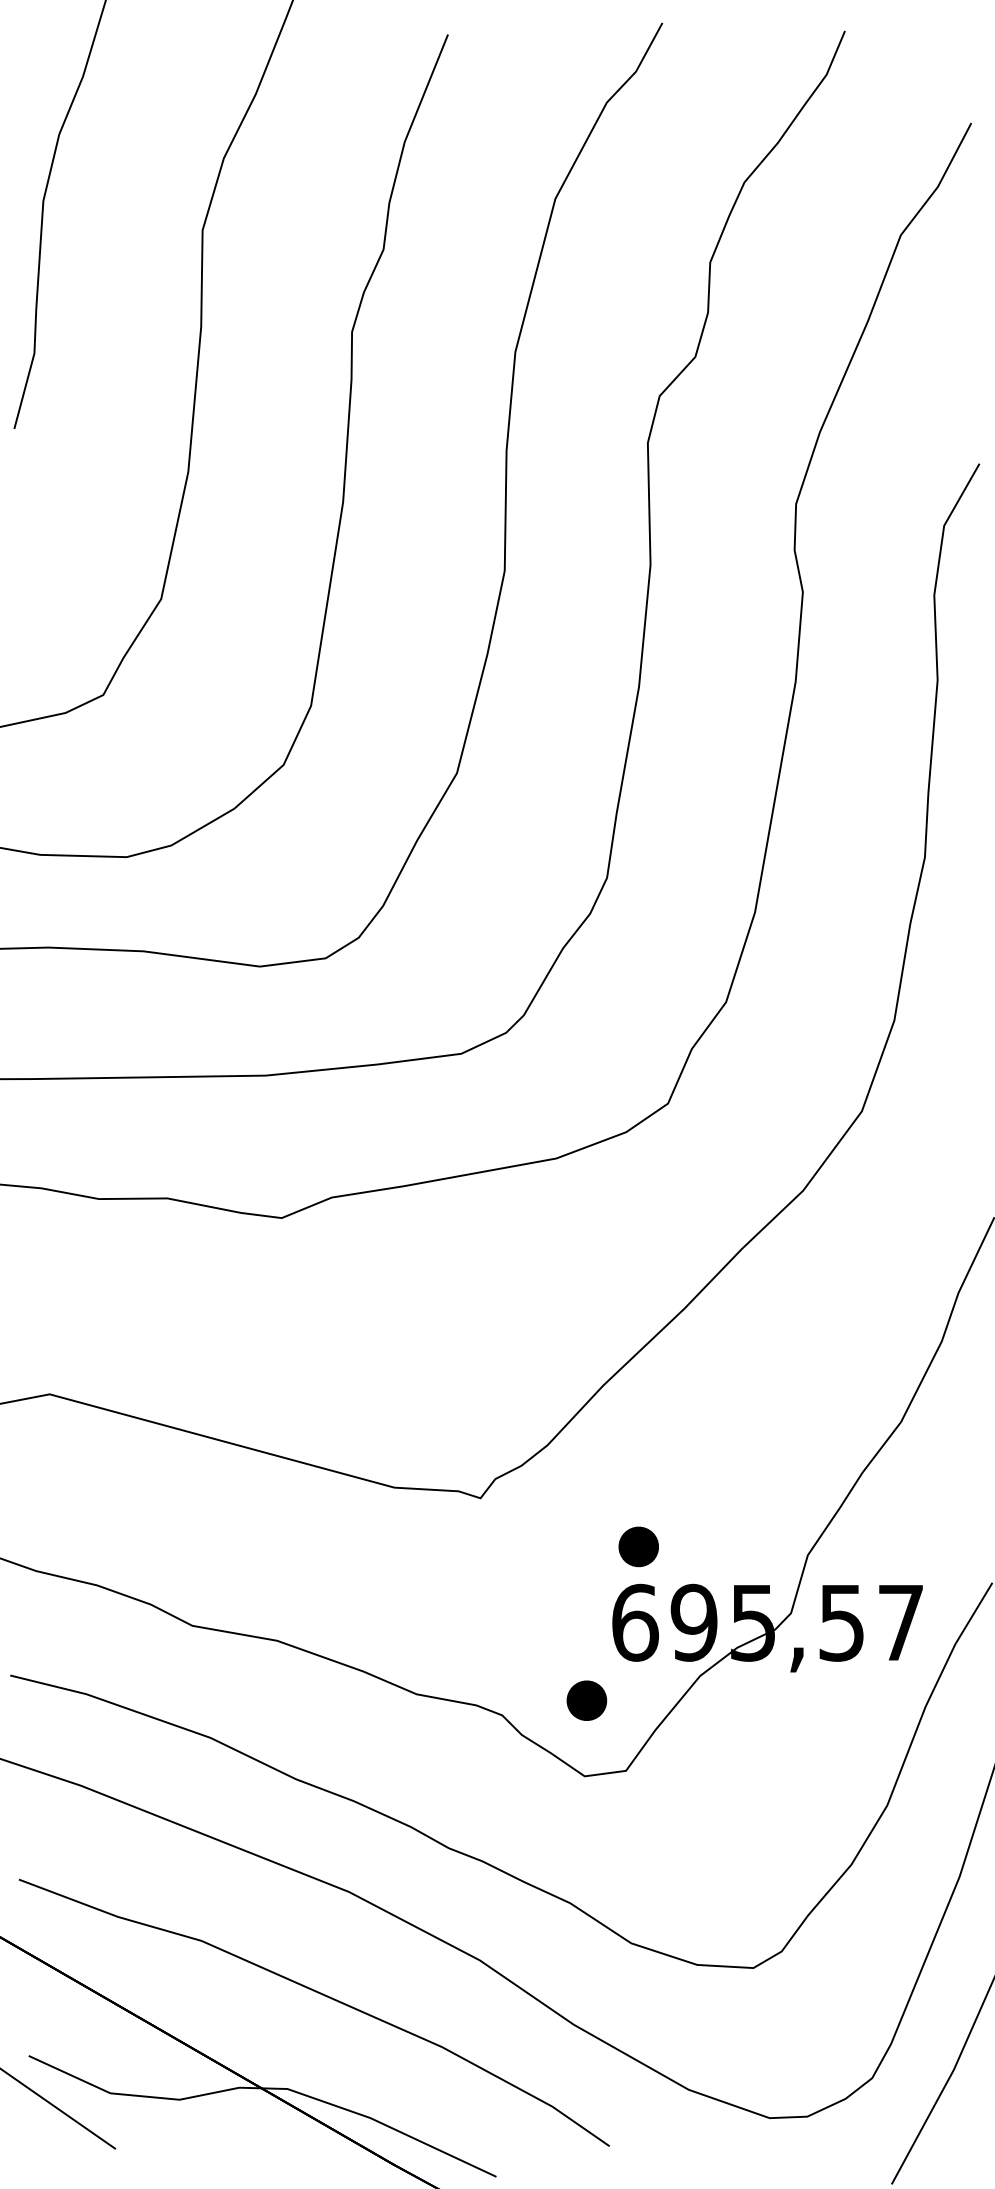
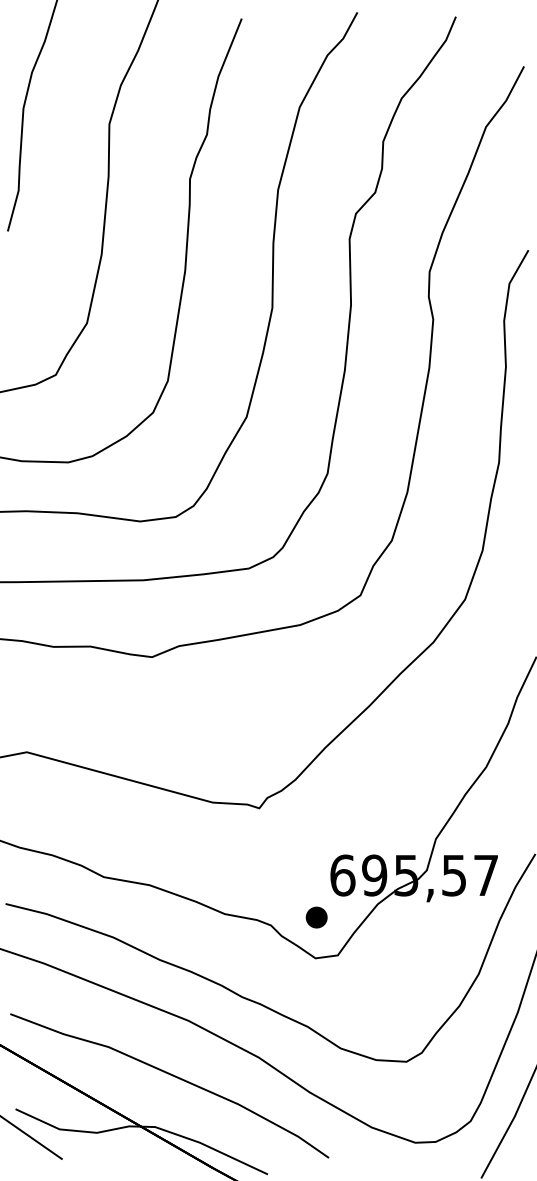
part: (638, 1546) -> (344, 834), removed

